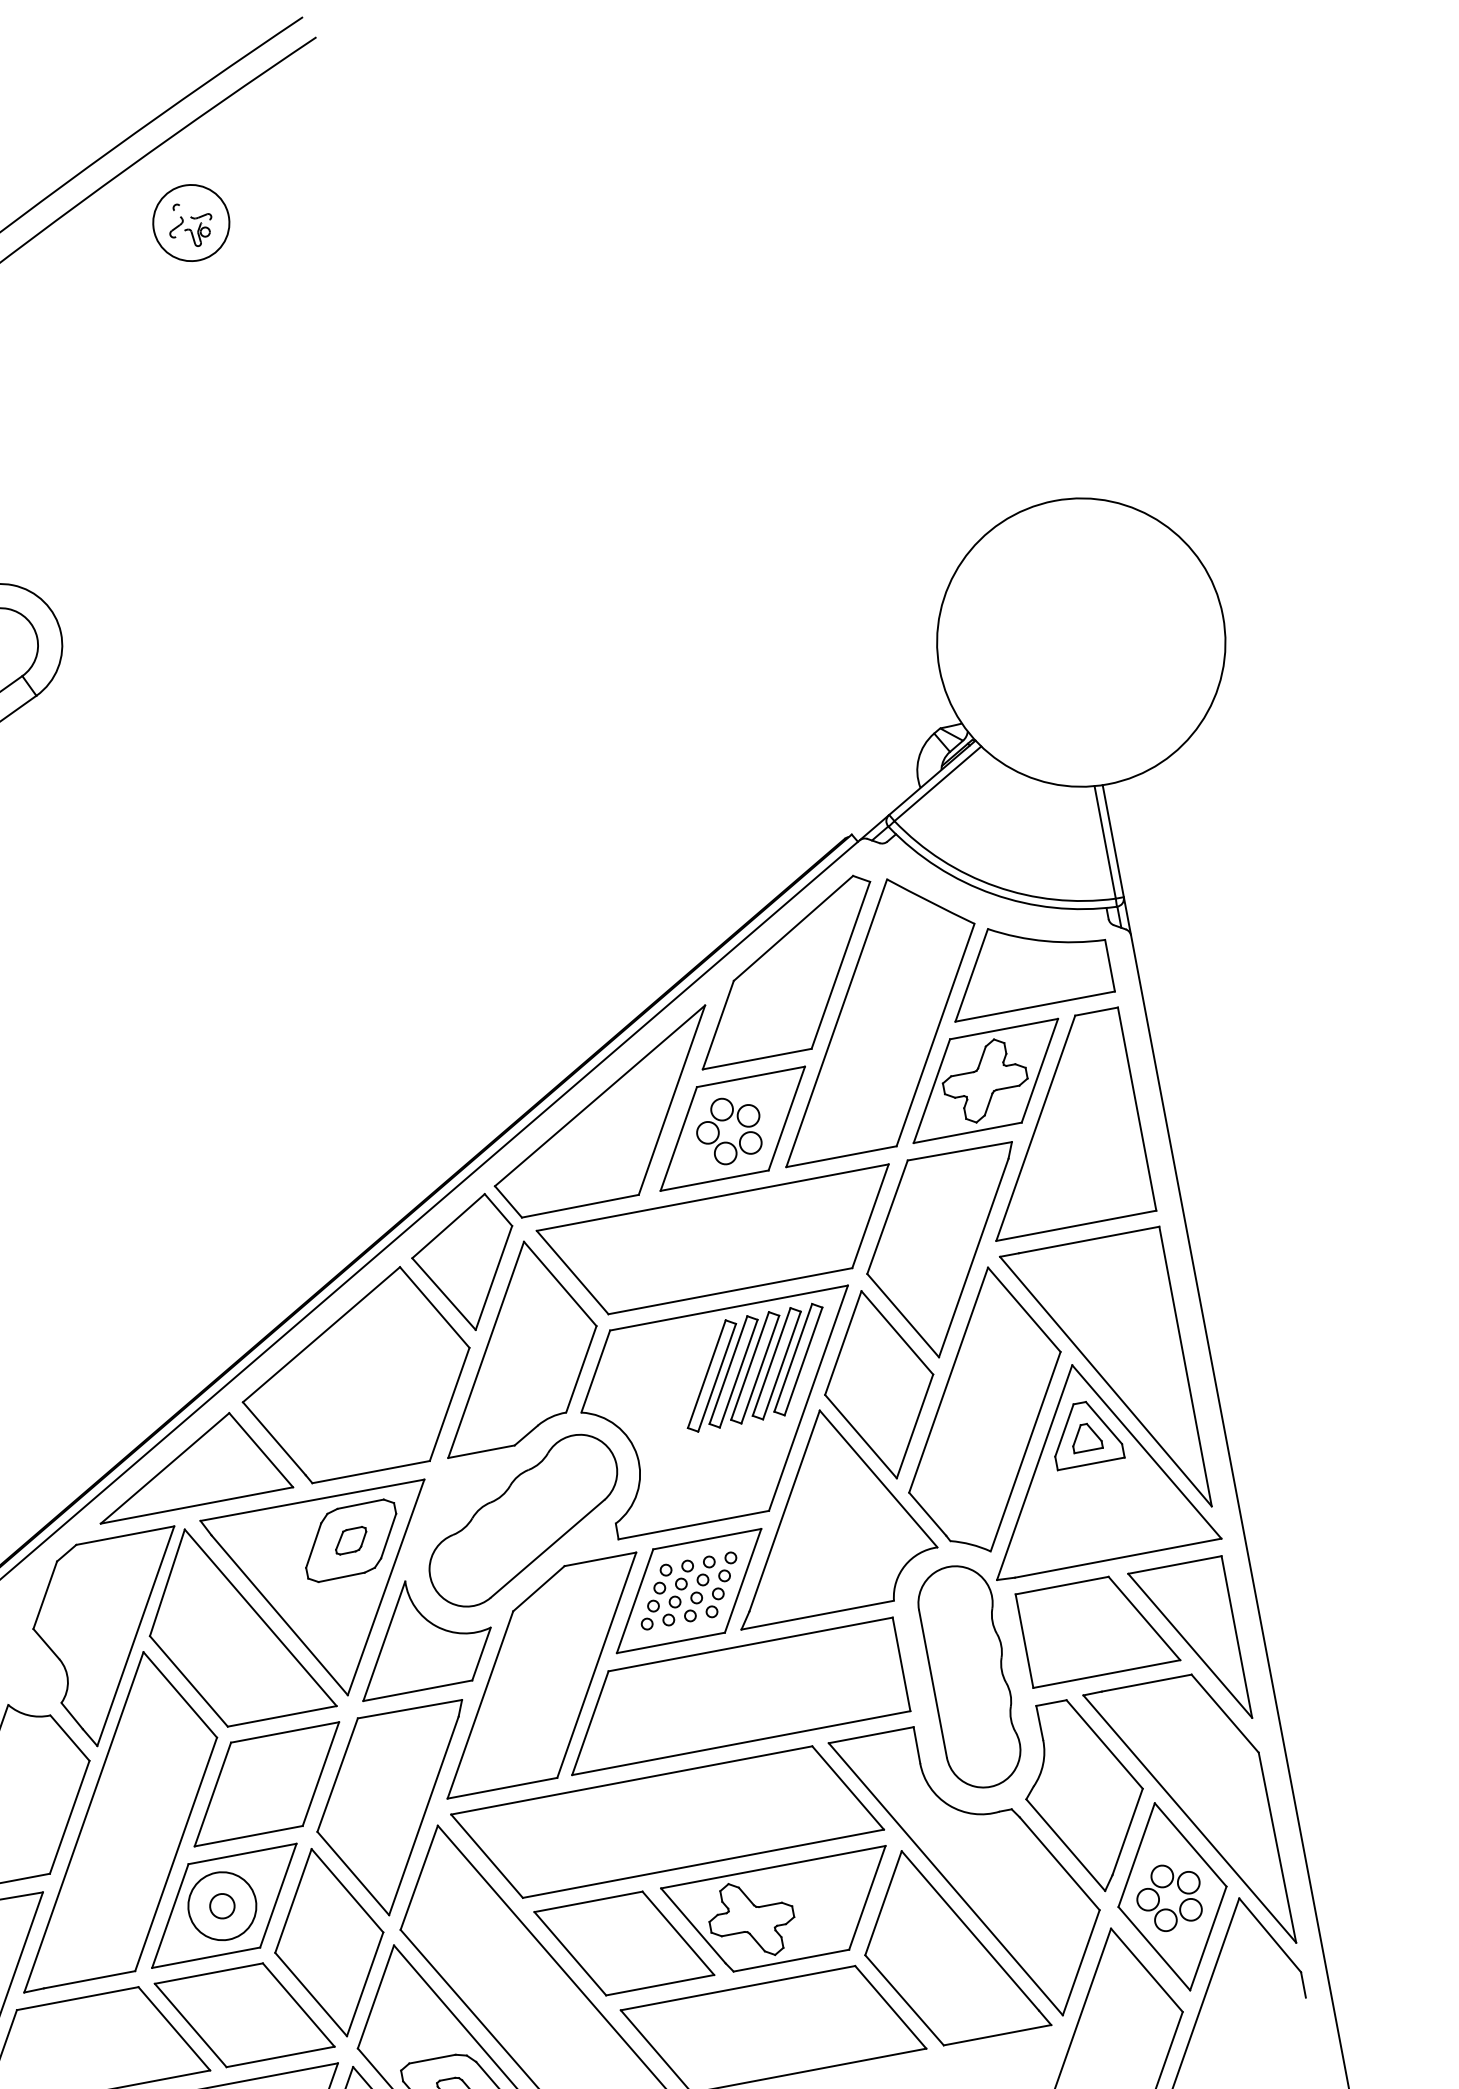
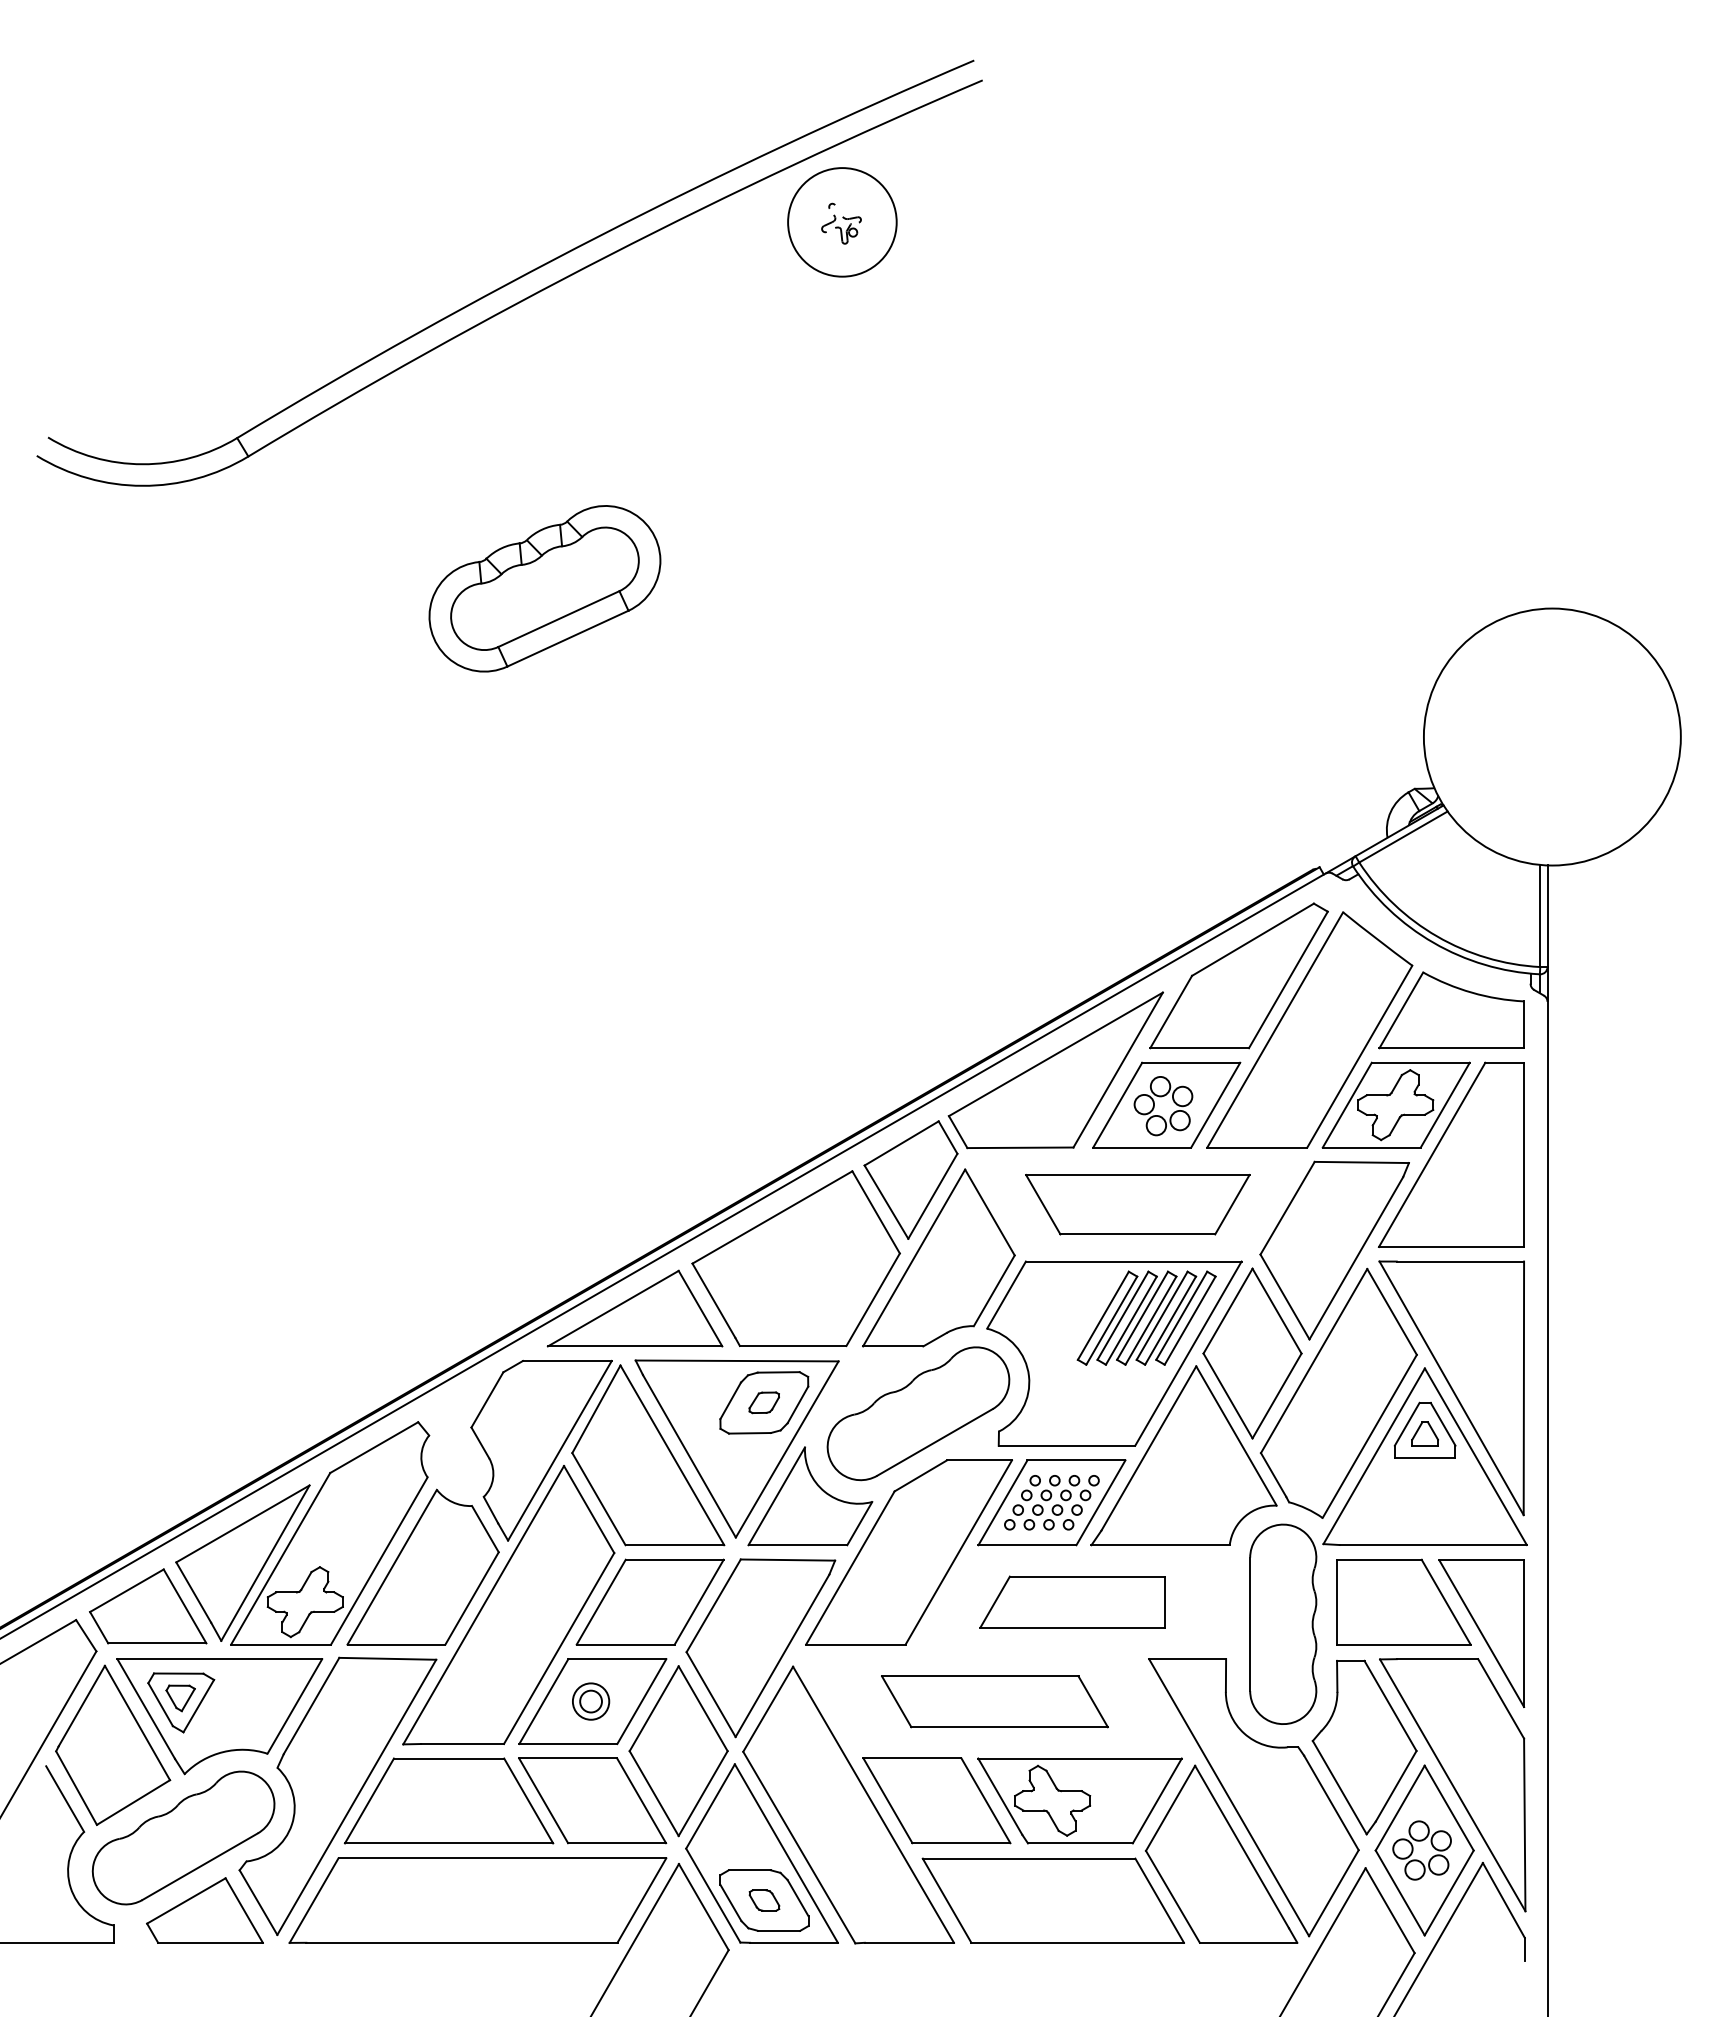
circle: (191, 223) -> (842, 222), size x1.6
part: (721, 1244) -> (1137, 1204), size x0.7
part: (732, 1695) -> (1072, 1601), size x0.6
part: (667, 1822) -> (994, 1701), size x0.6
circle: (221, 1906) -> (590, 1701), size x0.6

